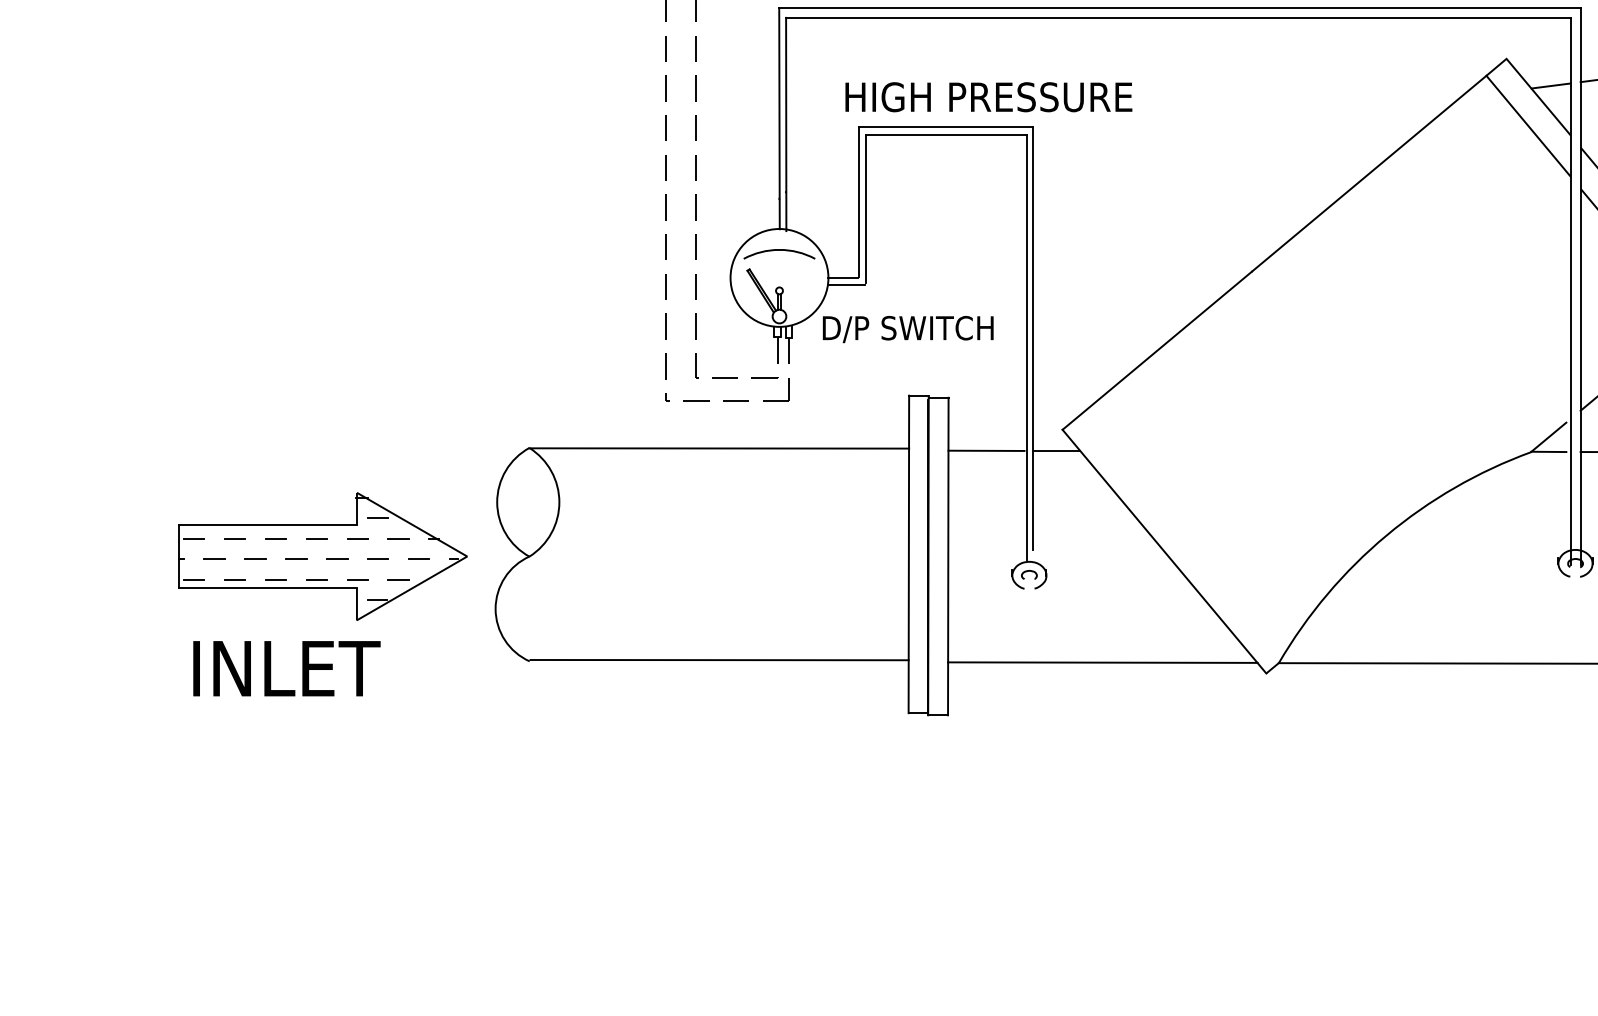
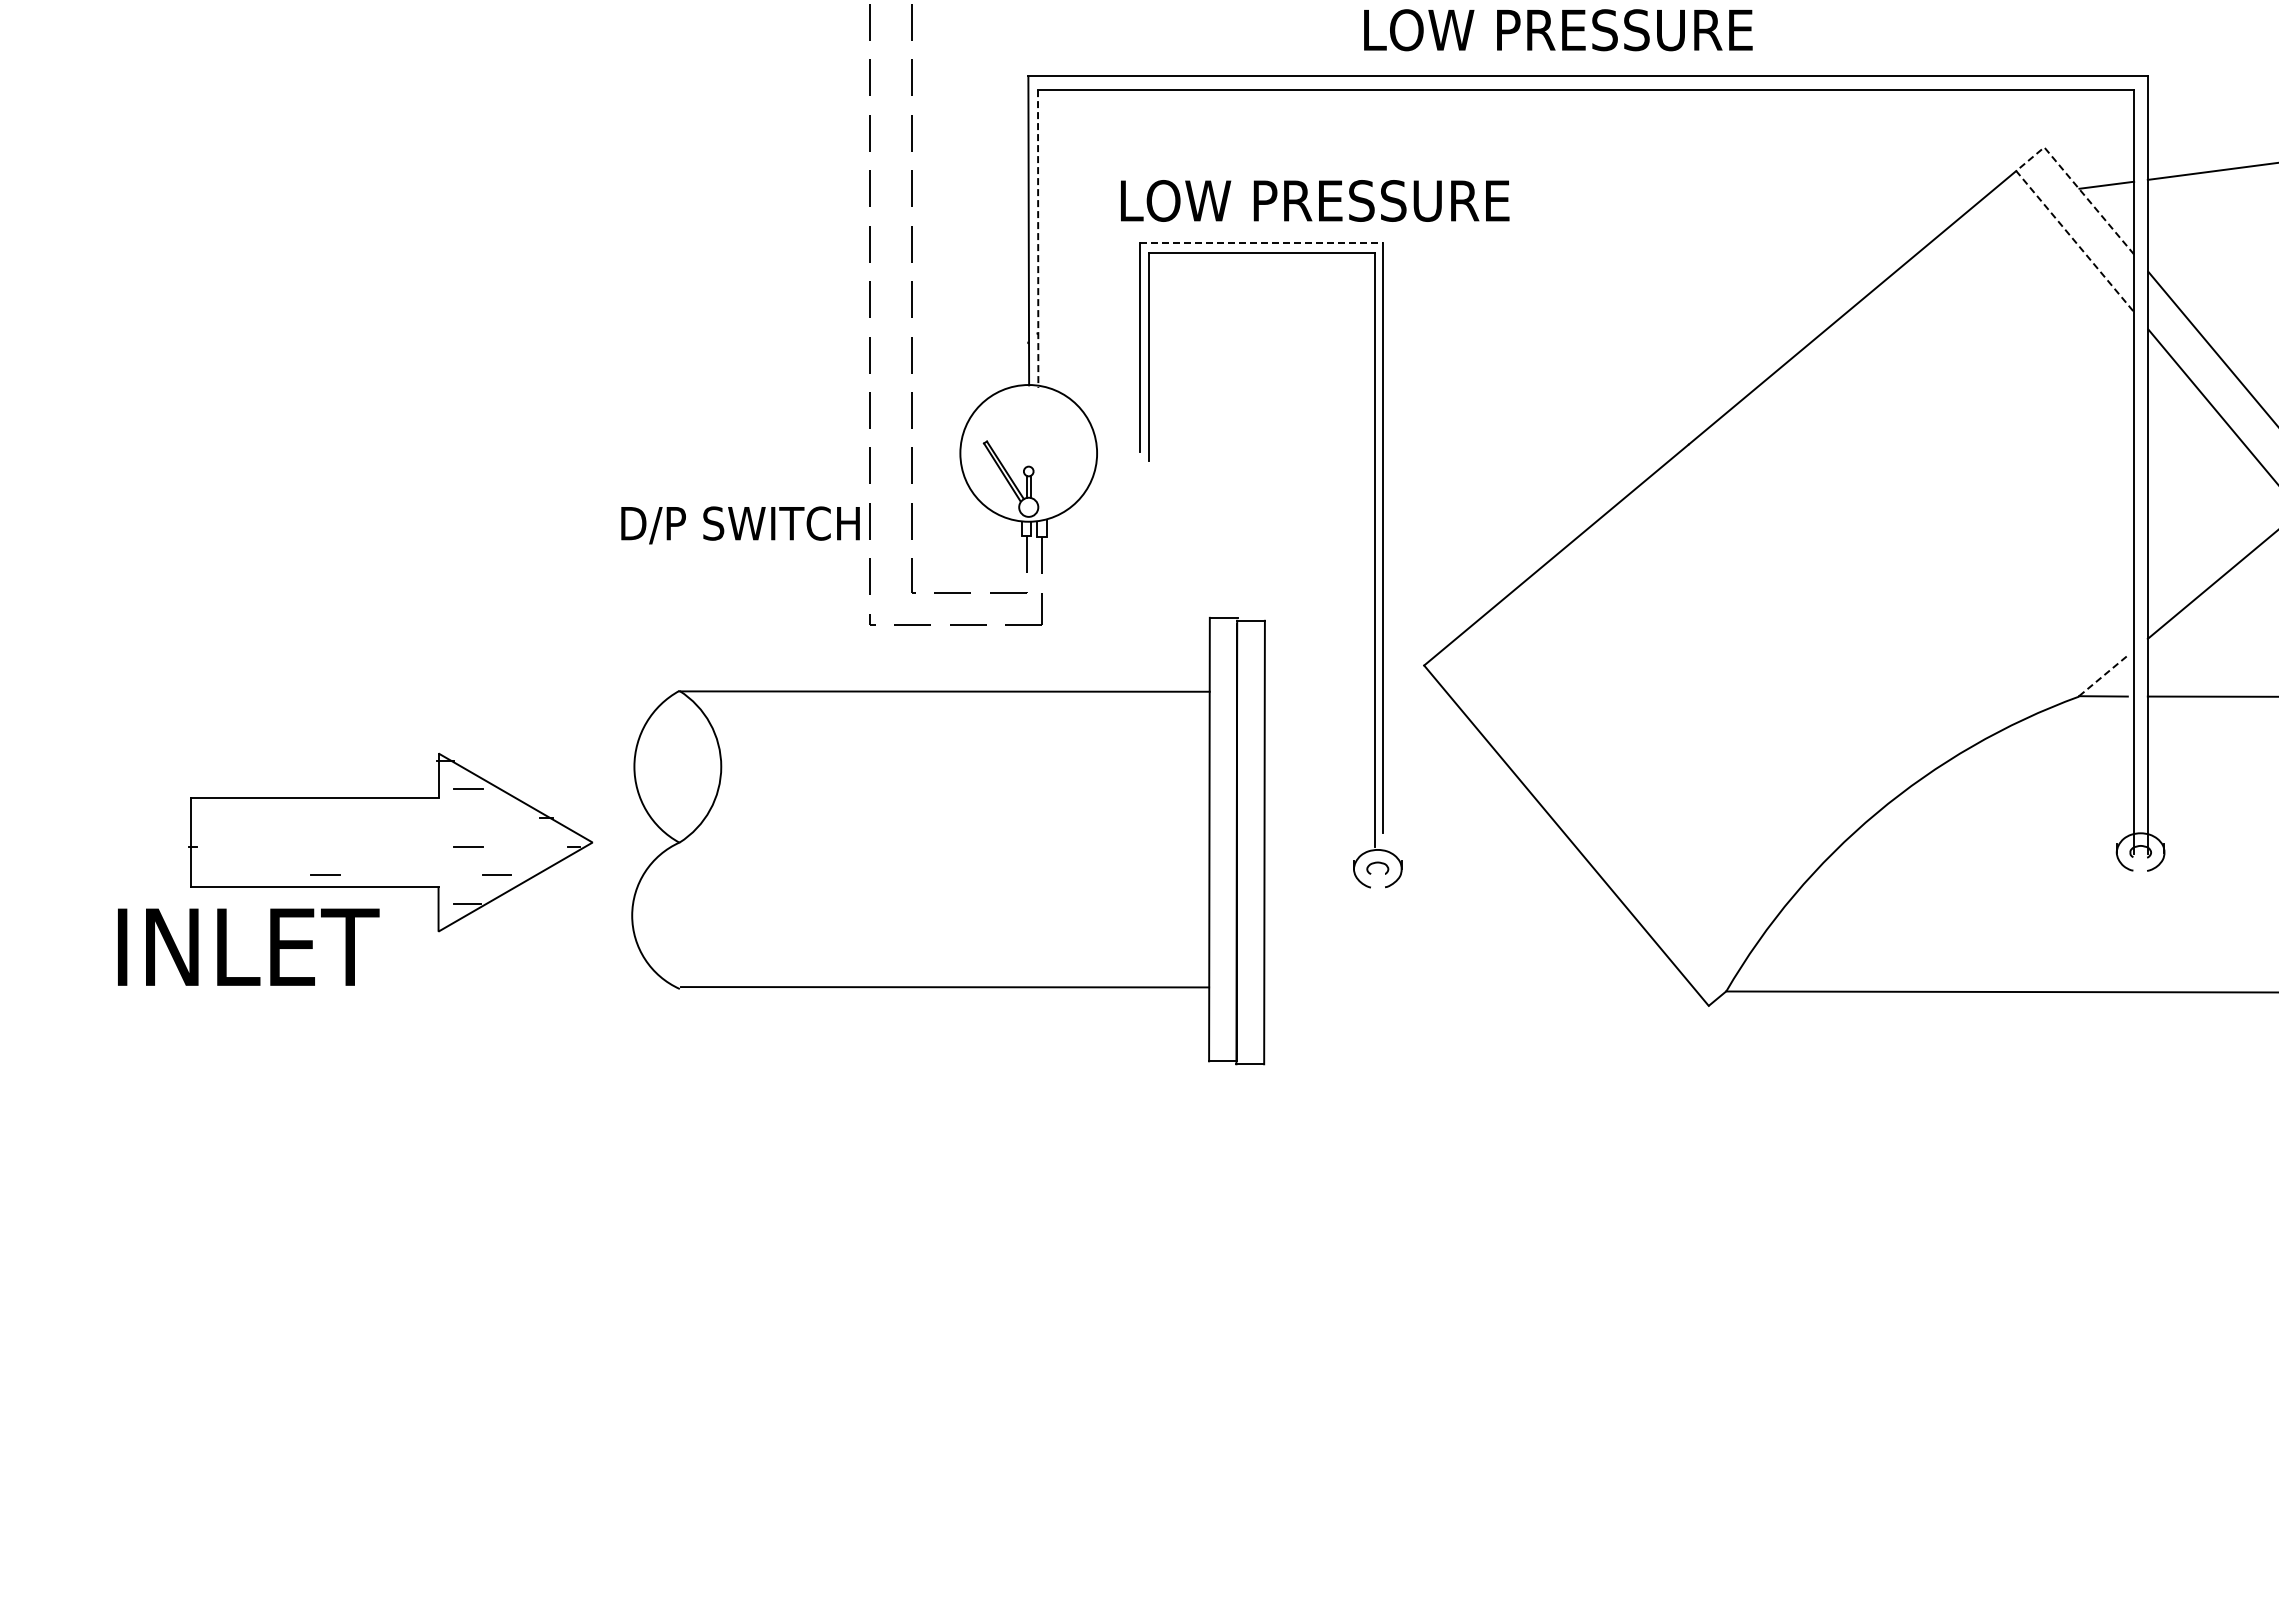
line: (1488, 77) -> (2018, 173), solid -> dashed
text: (990, 96) -> (1323, 200), HIGH PRESSURE -> LOW PRESSURE
line: (786, 124) -> (1038, 239), solid -> dashed
line: (946, 126) -> (1261, 242), solid -> dashed
arc: (779, 250) -> (1028, 415), removed
line: (843, 278) -> (1117, 453), removed
line: (845, 284) -> (1121, 462), removed
text: (908, 329) -> (740, 525), moved
line: (1548, 436) -> (2103, 675), solid -> dashed
line: (986, 450) -> (1317, 694), removed
line: (1057, 451) -> (1416, 695), removed
line: (193, 538) -> (210, 817), removed
line: (234, 538) -> (267, 817), removed
line: (276, 538) -> (325, 817), removed
line: (316, 538) -> (382, 817), removed
line: (357, 538) -> (439, 817), removed
line: (398, 538) -> (496, 817), removed
line: (214, 559) -> (239, 846), removed
line: (255, 559) -> (296, 846), removed
line: (296, 559) -> (353, 846), removed
line: (336, 559) -> (410, 846), removed
line: (419, 559) -> (525, 846), removed
line: (316, 579) -> (382, 874), removed
line: (193, 580) -> (210, 875), removed
line: (234, 580) -> (267, 875), removed
line: (357, 580) -> (439, 875), removed
line: (1102, 662) -> (1480, 990), removed
text: (286, 668) -> (248, 946), moved

